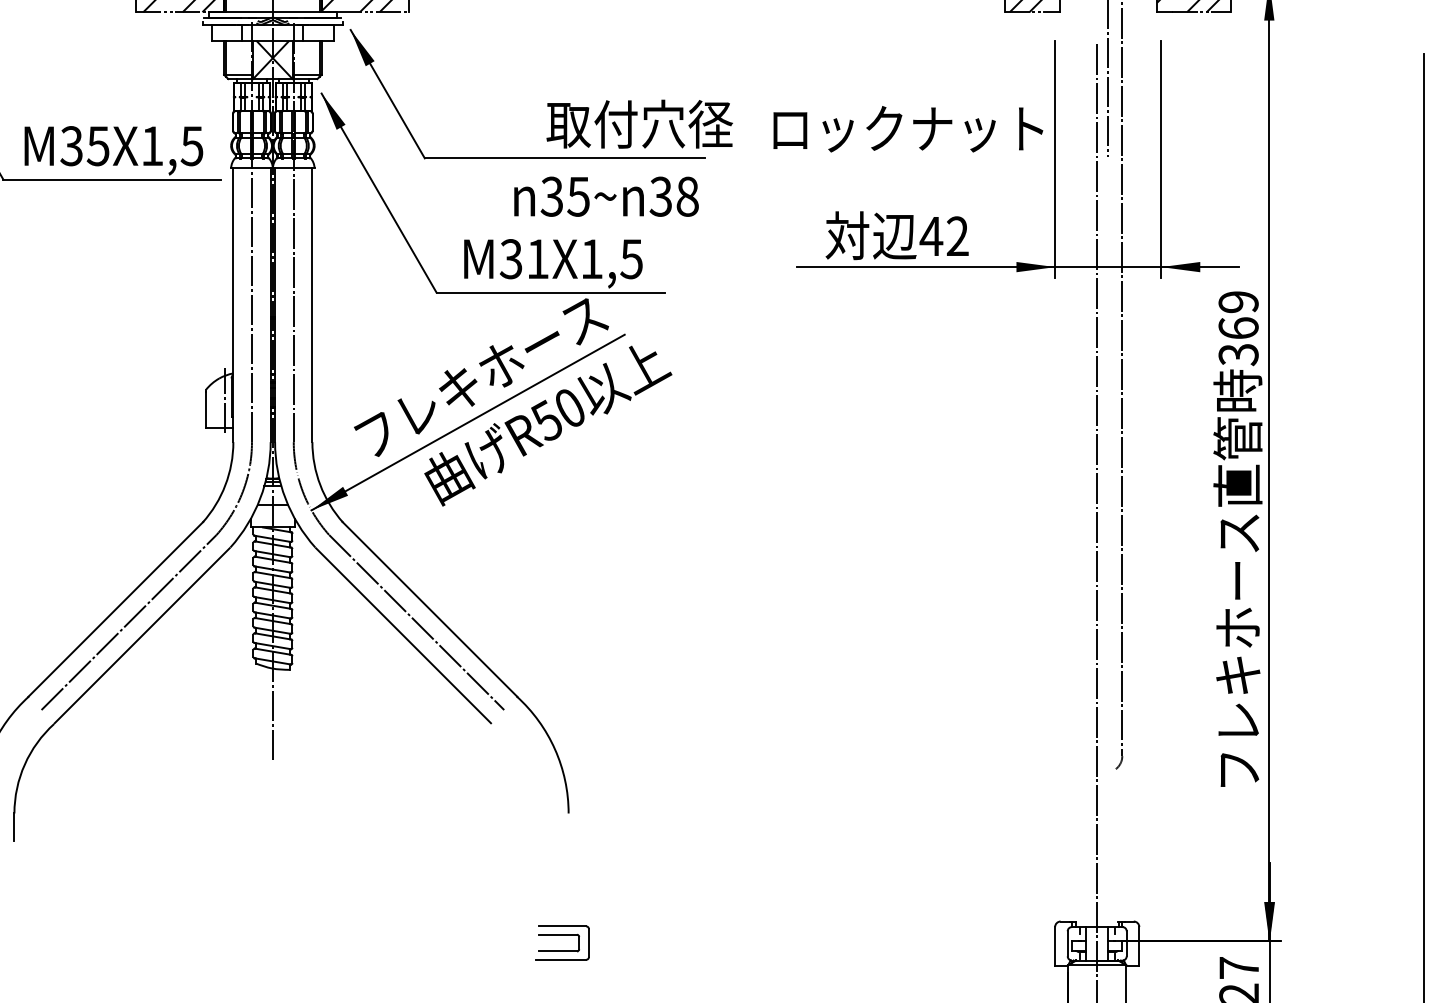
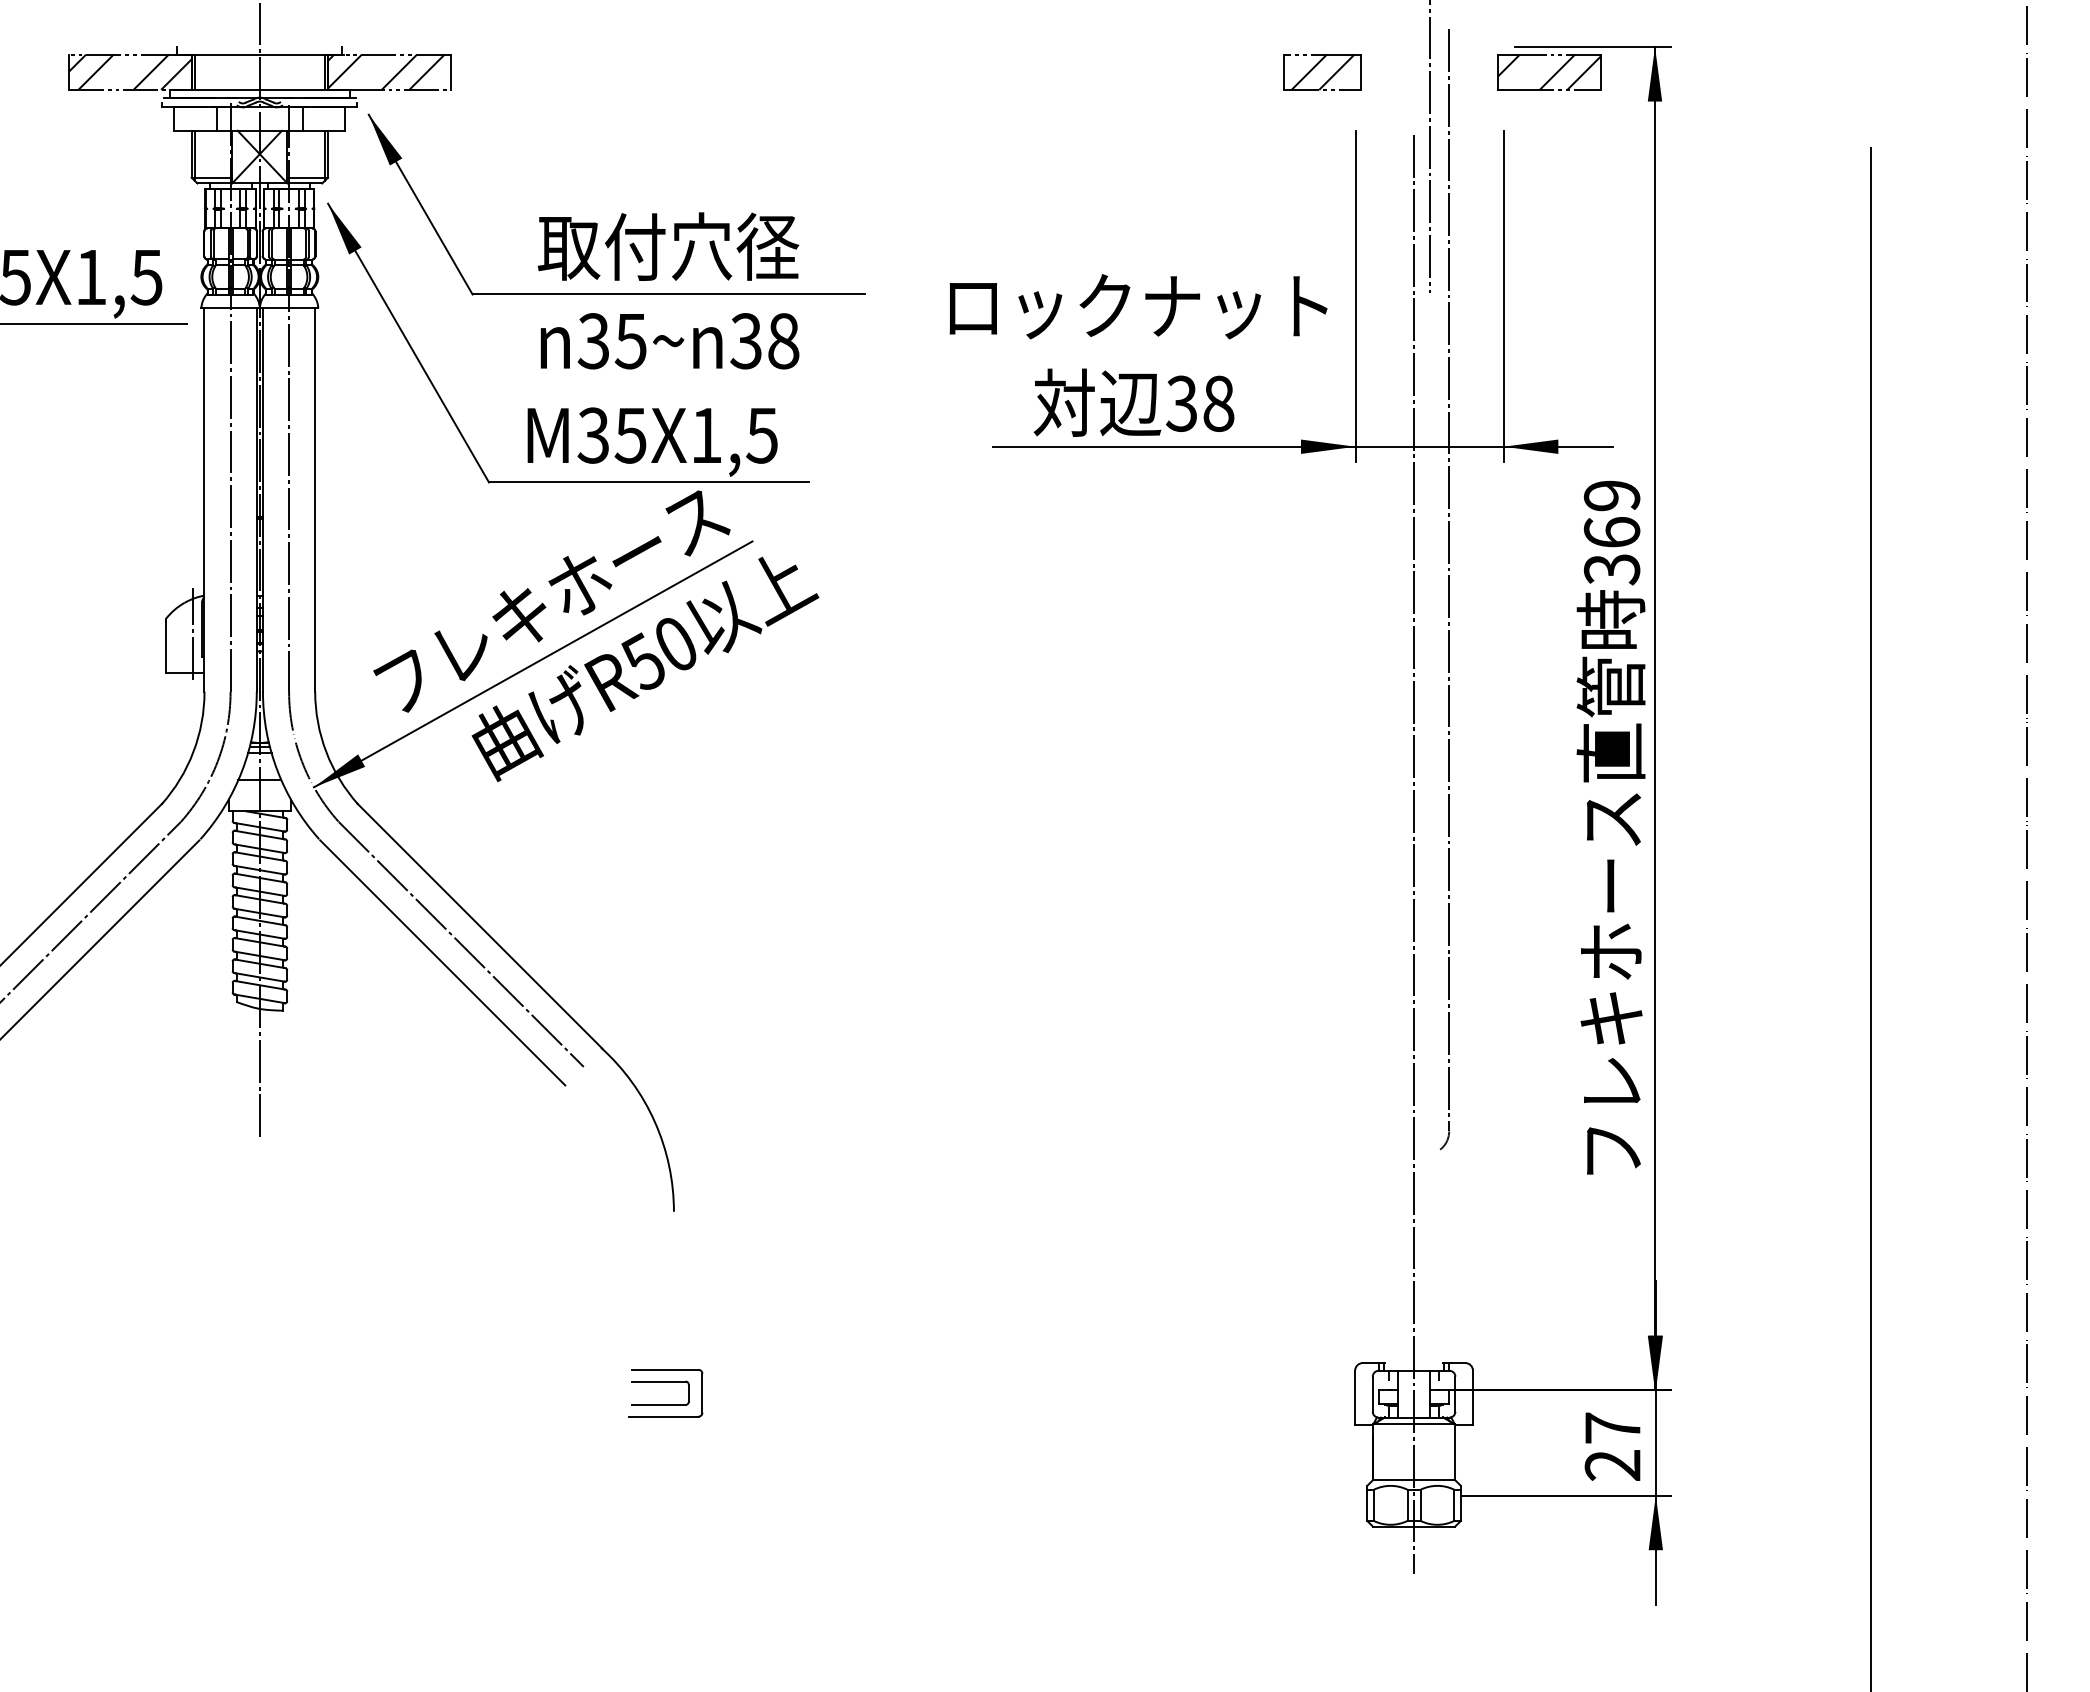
text: (639, 124) -> (668, 246), moved
text: (908, 129) -> (1138, 306), moved
text: (606, 196) -> (669, 341), moved
text: (943, 236) -> (1199, 403), 42 -> 38
text: (537, 259) -> (630, 435), M31X1,5 -> M35X1,5

